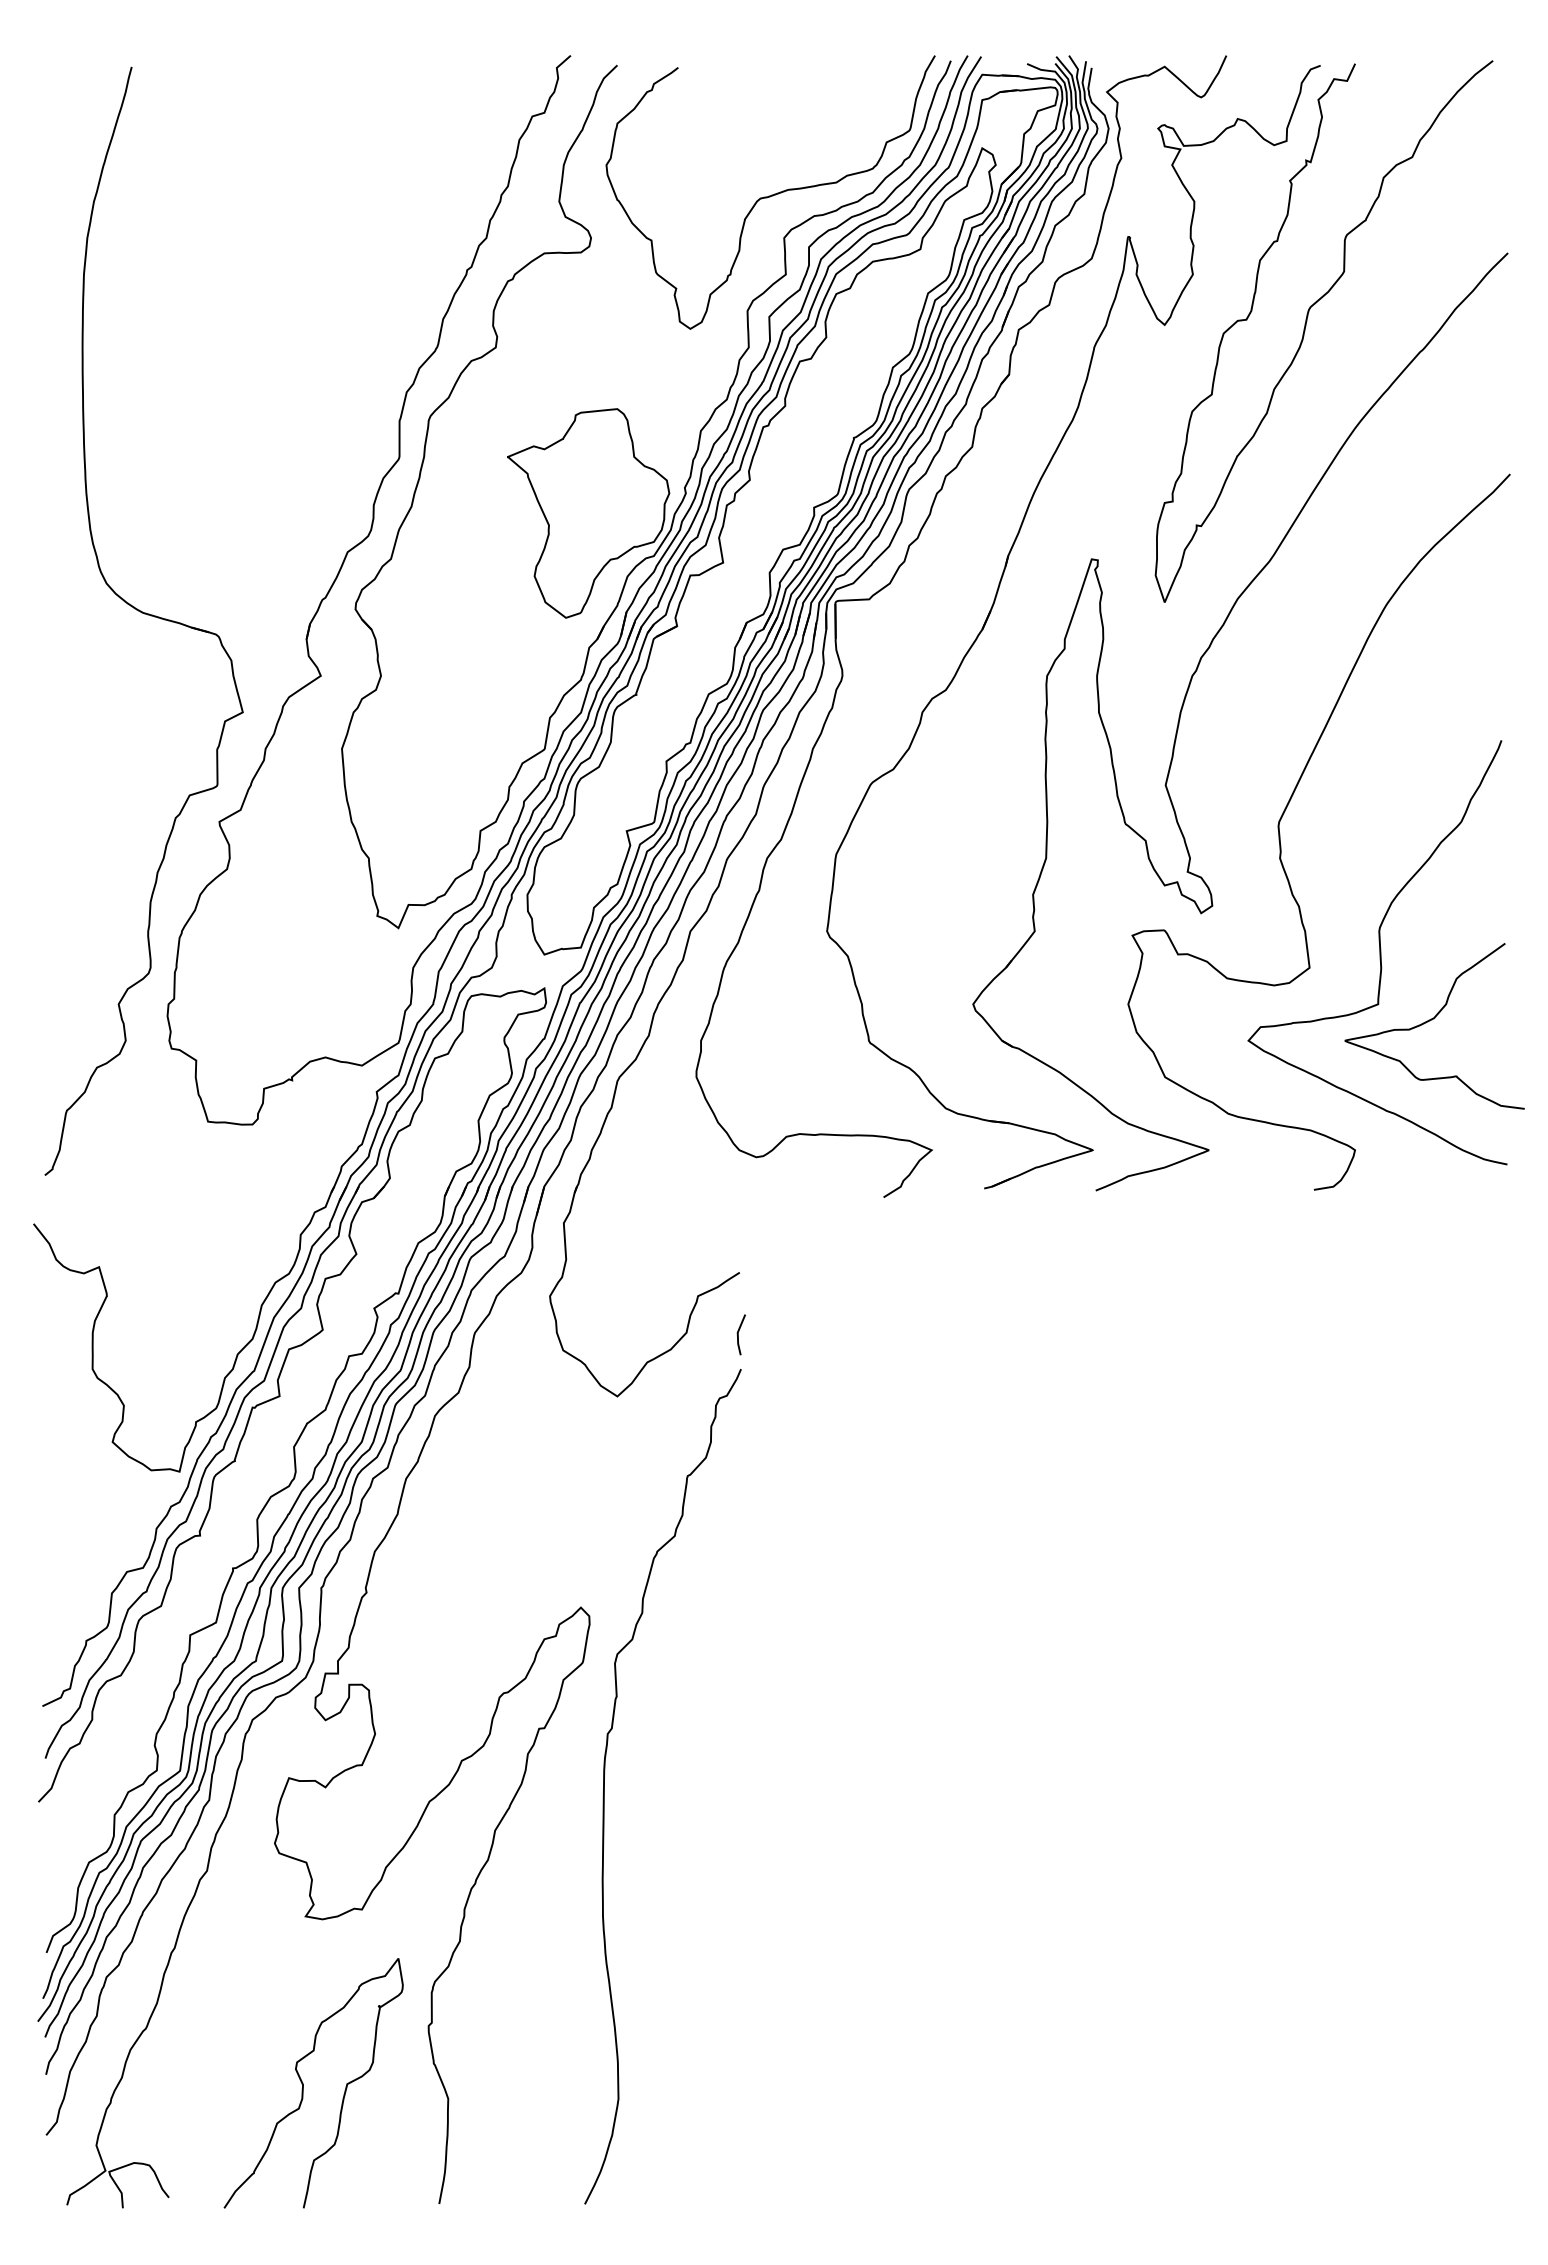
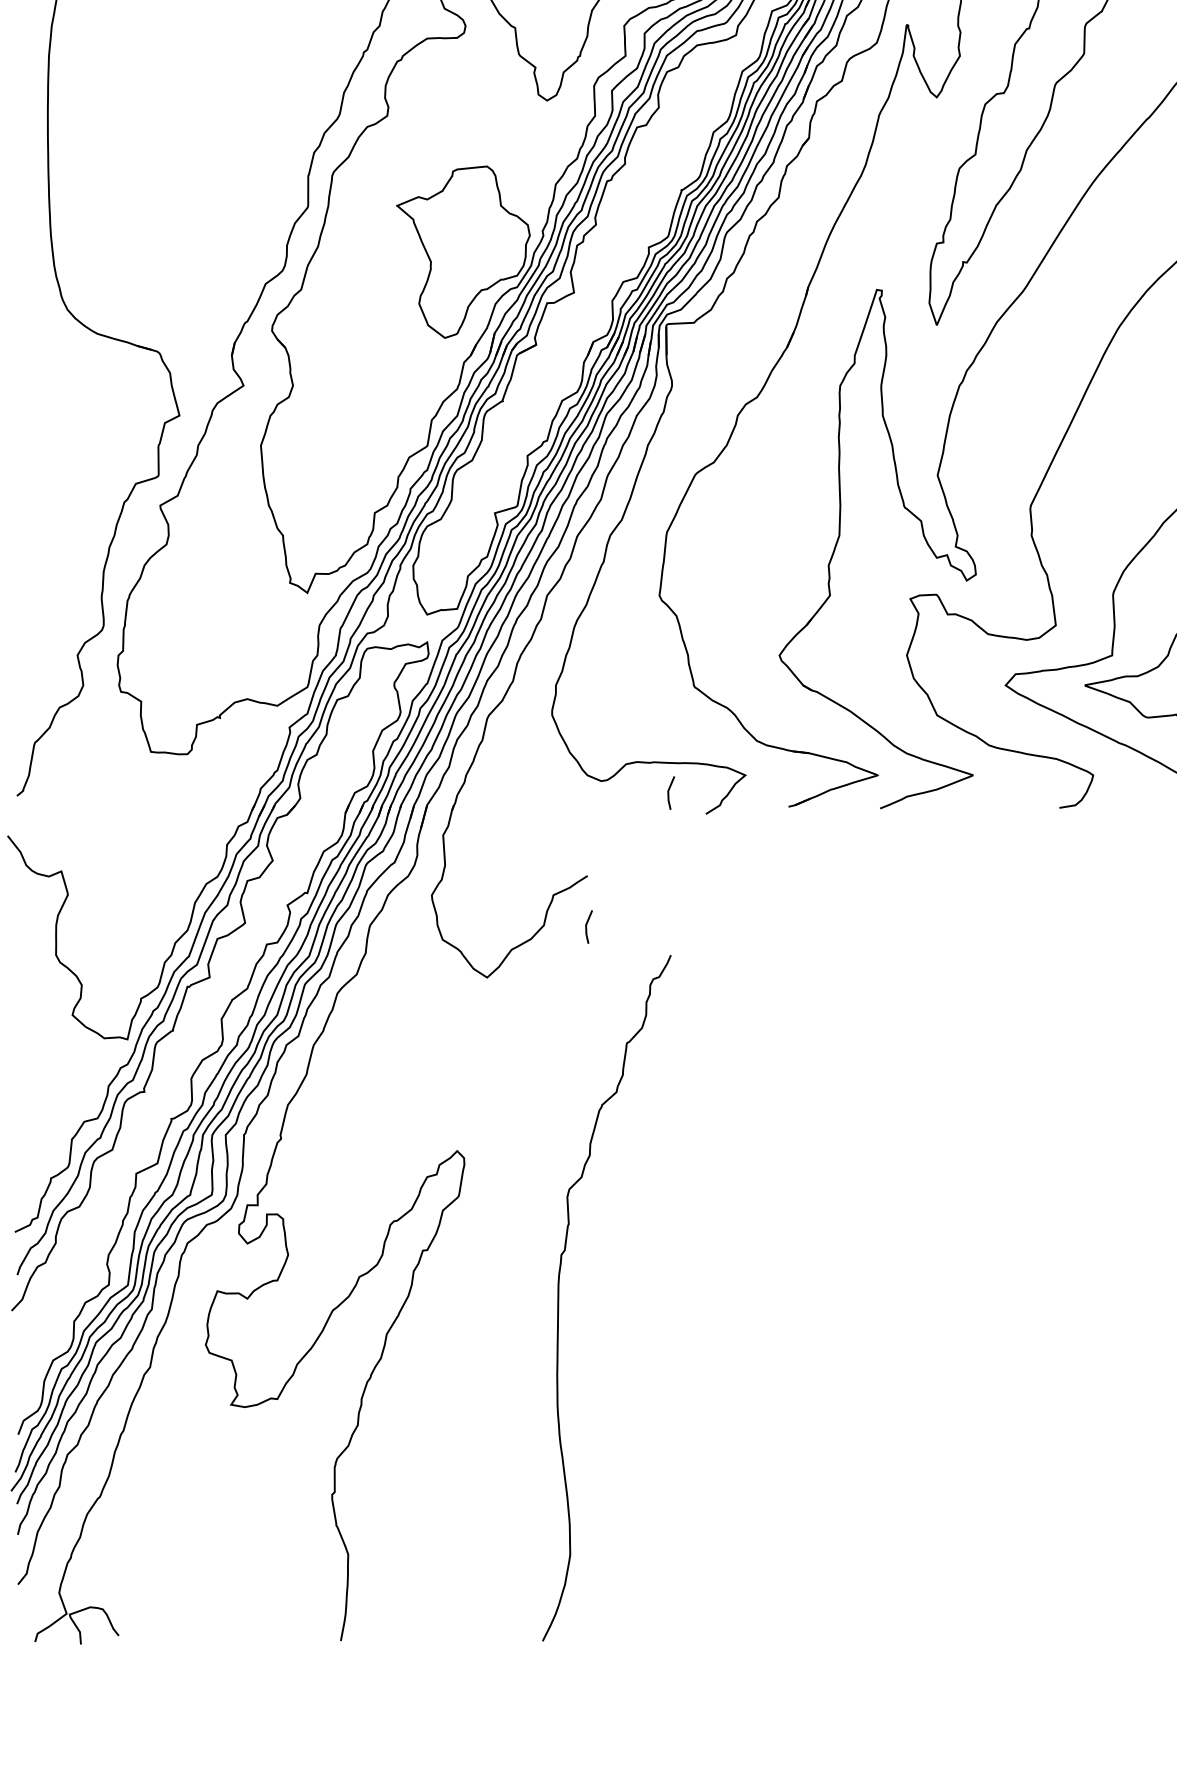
line: (838, 1171) -> (668, 792), added
curve: (604, 1786) -> (558, 1298), moved
curve: (303, 2083) -> (229, 1542), removed

